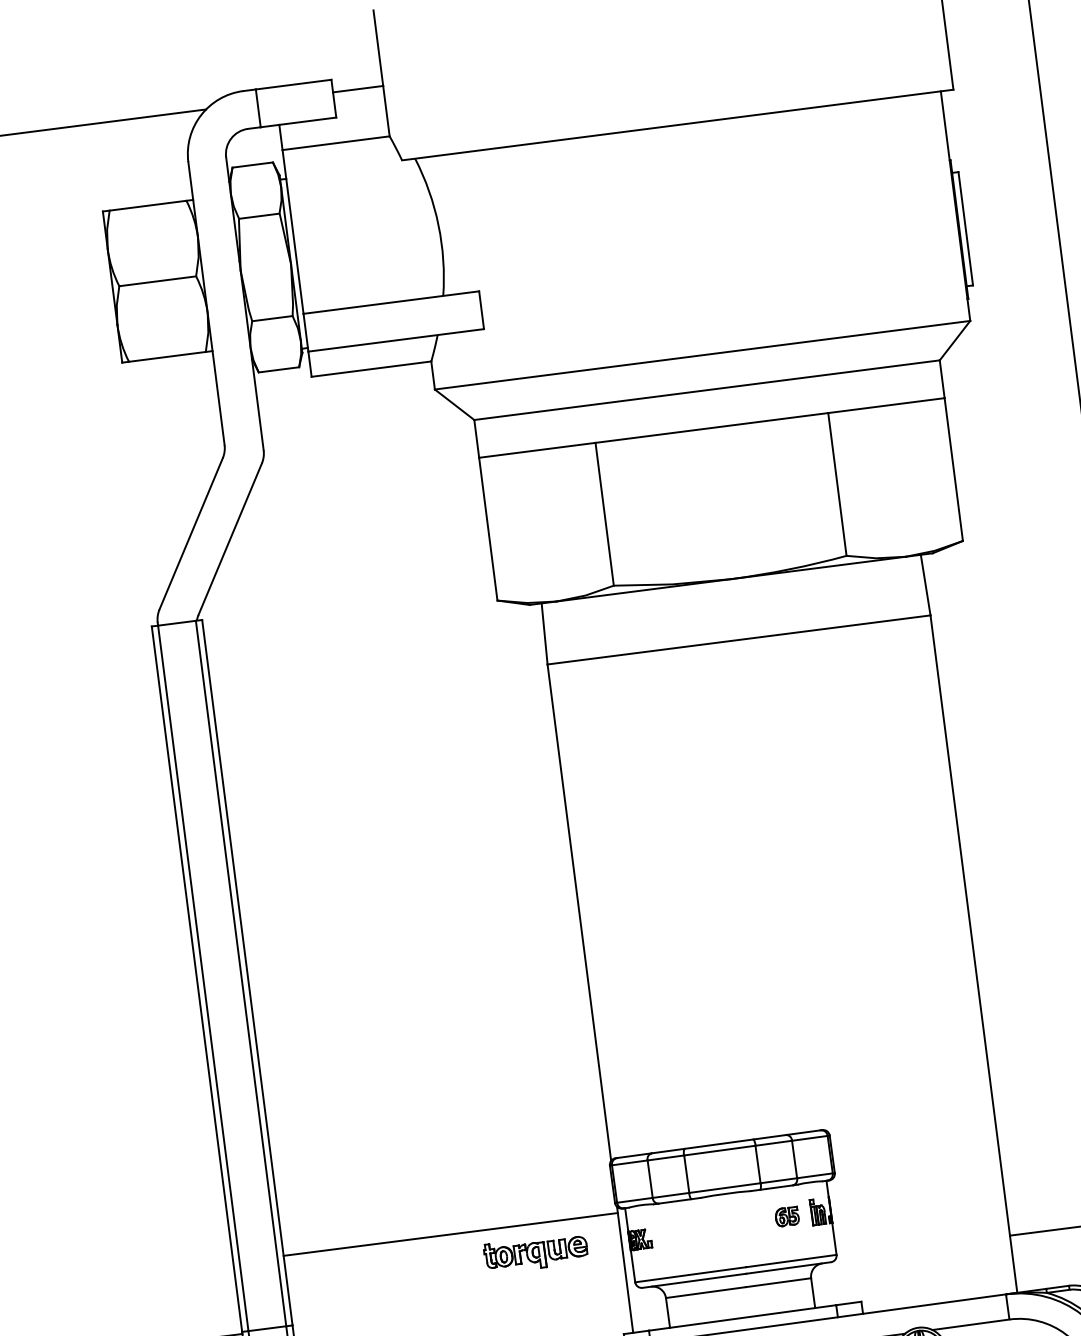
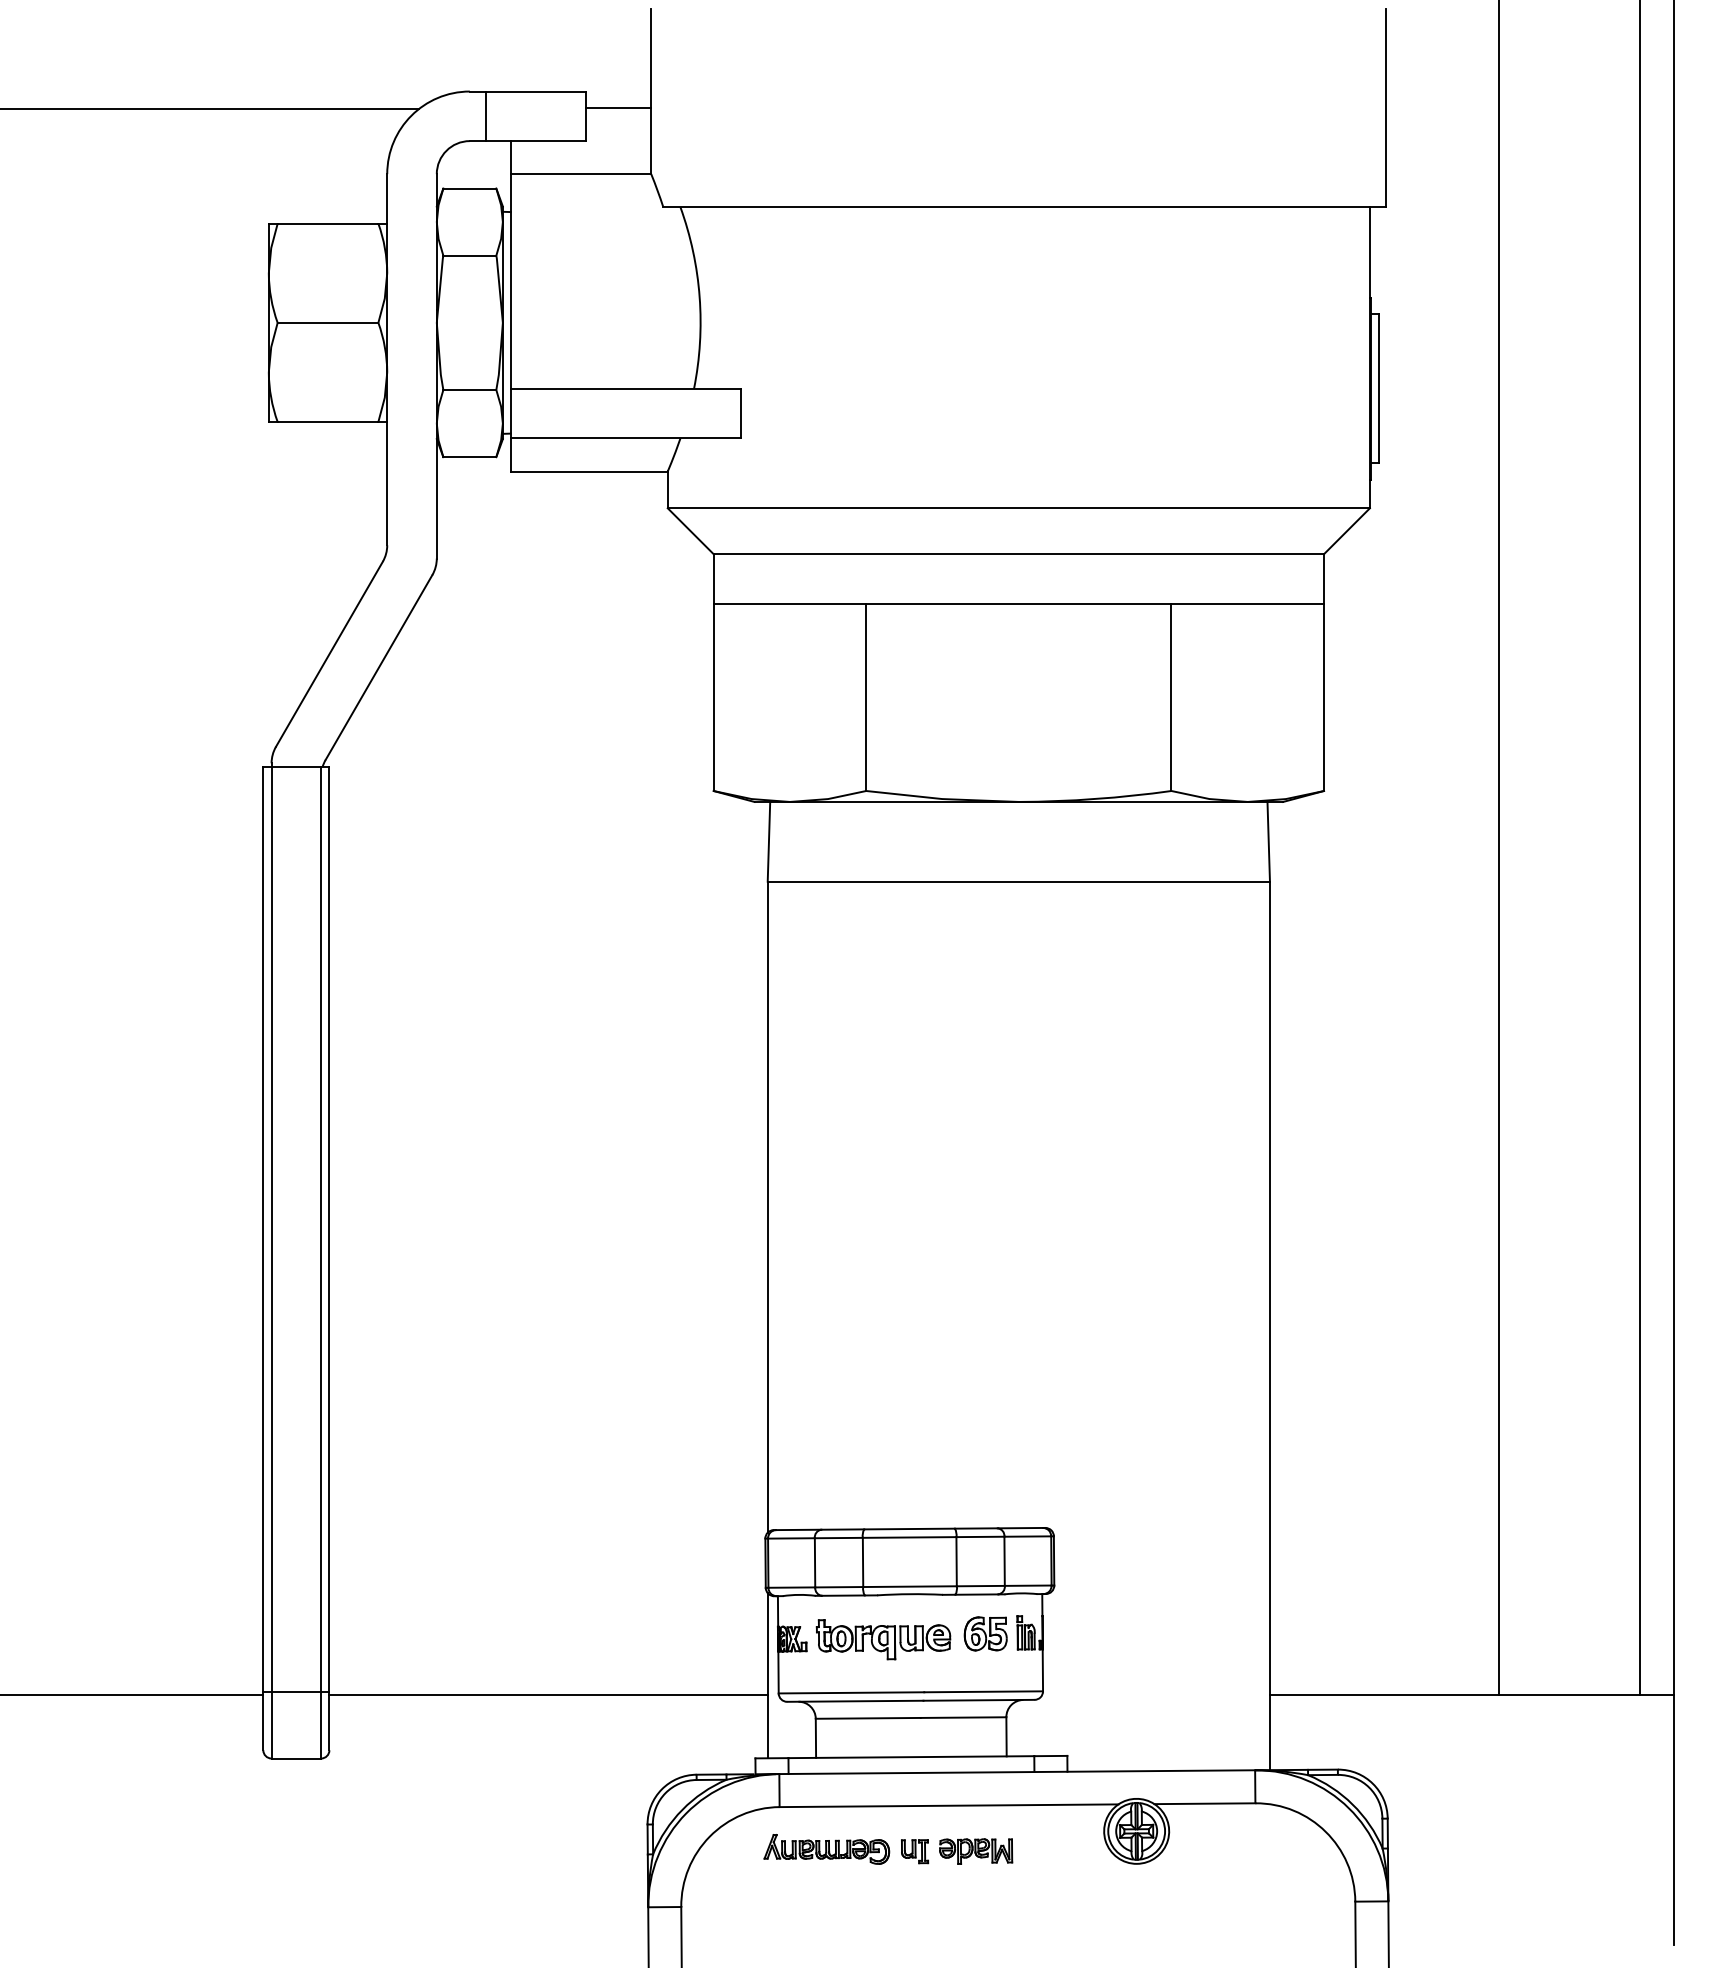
part: (787, 1216) -> (985, 1633), size x1.43
line: (450, 1234) -> (548, 1695), moved
part: (536, 1253) -> (883, 1639), moved

